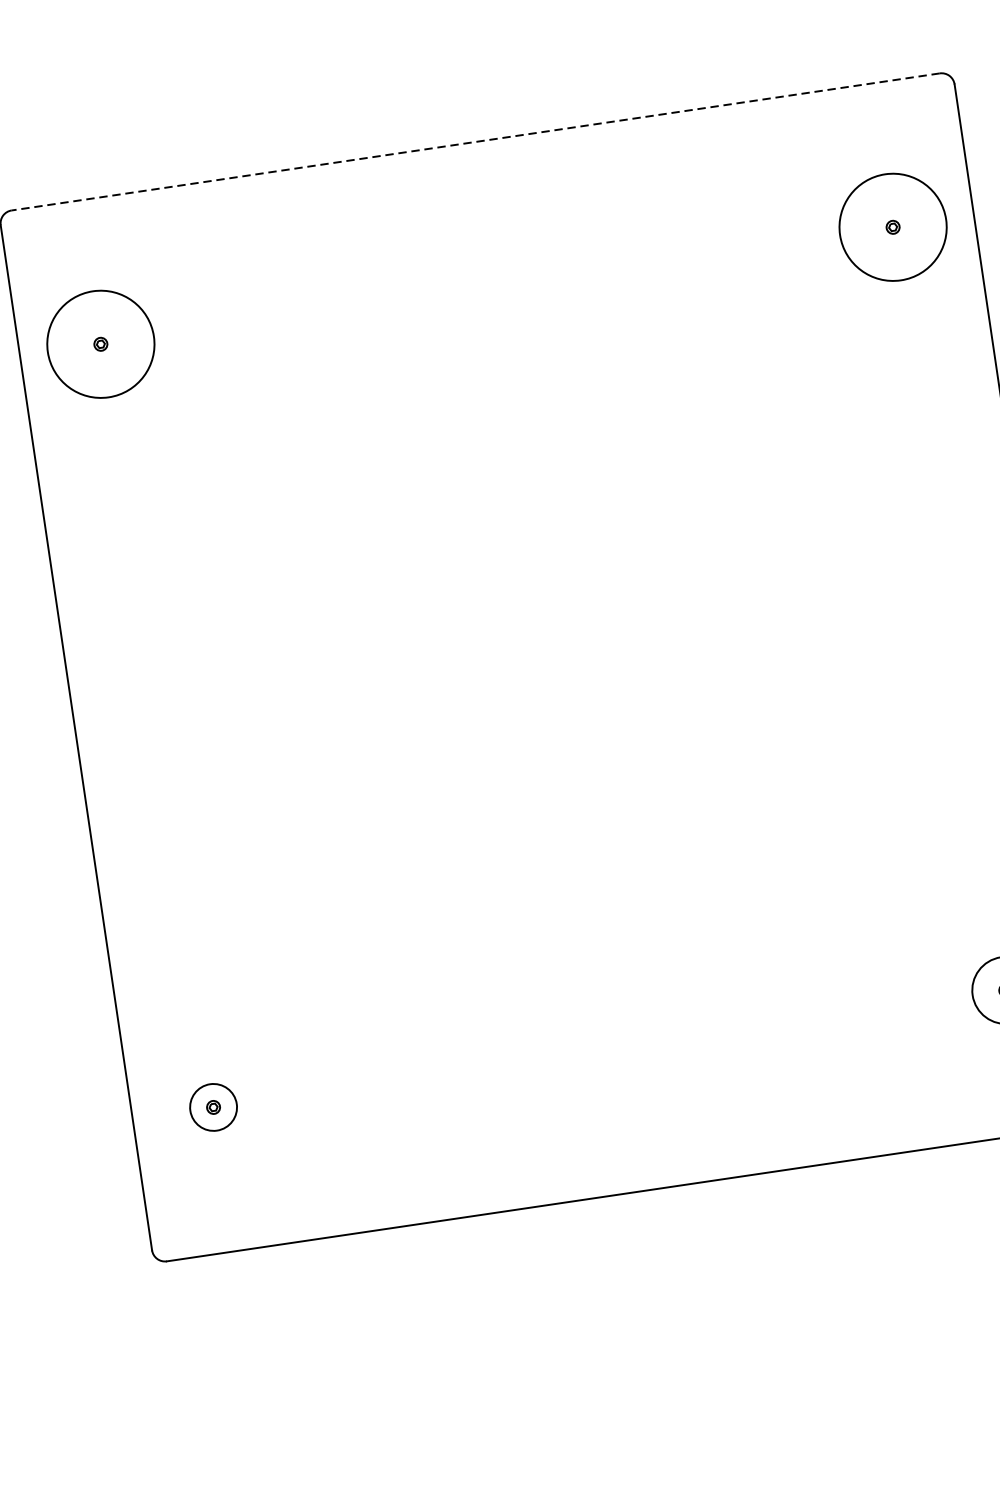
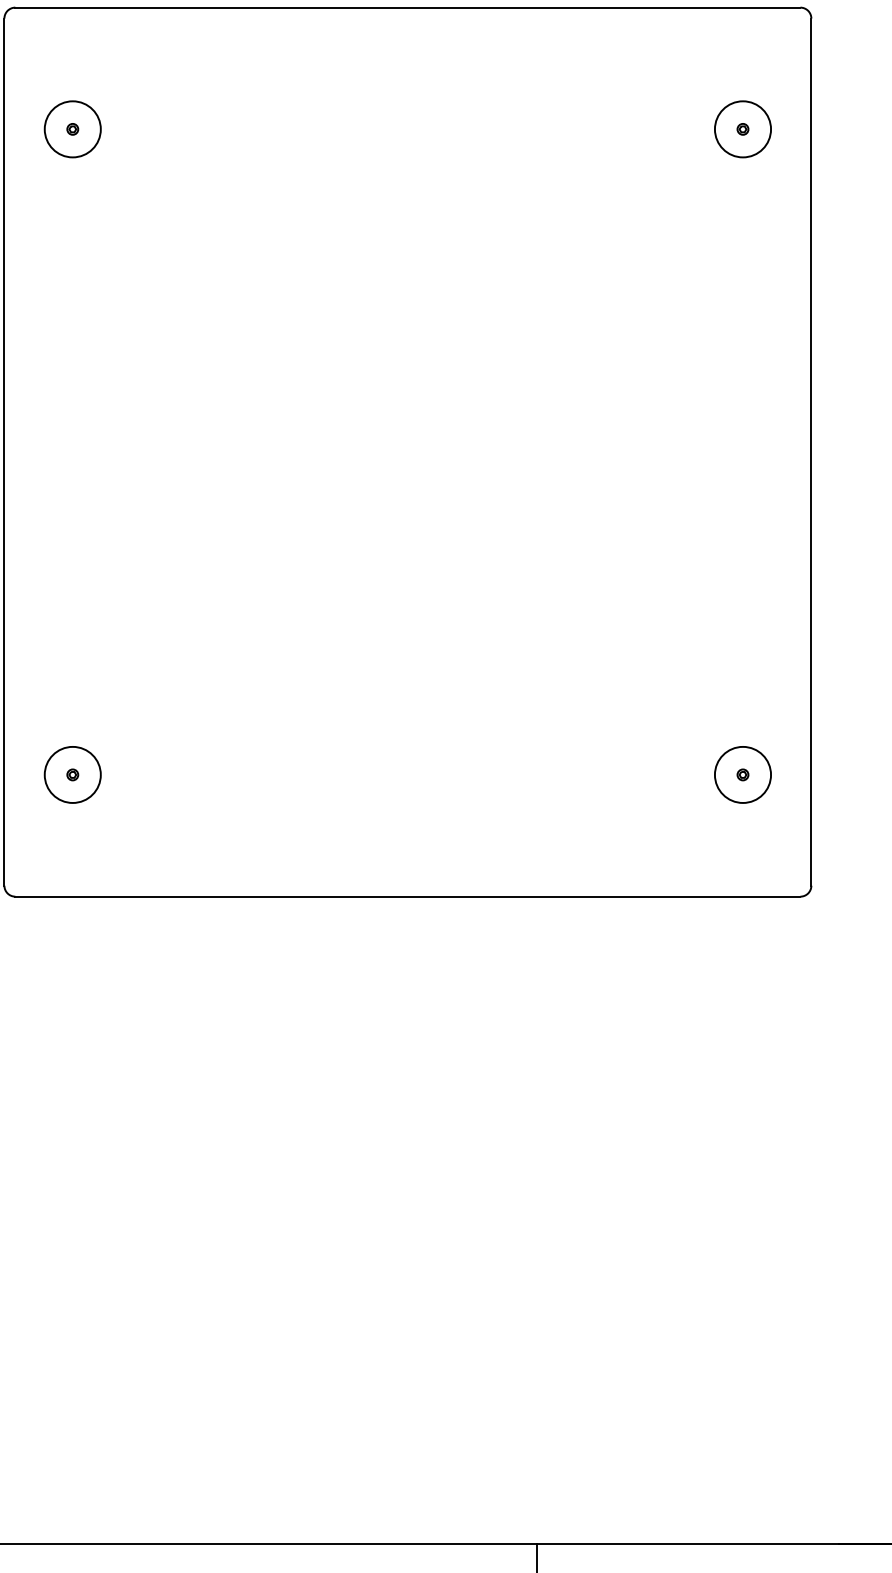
line: (475, 141) -> (407, 7), dashed -> solid
circle: (892, 227) -> (742, 129), size x0.62
circle: (100, 344) -> (72, 129), size x0.62
circle: (213, 1106) -> (72, 774), size x1.43

